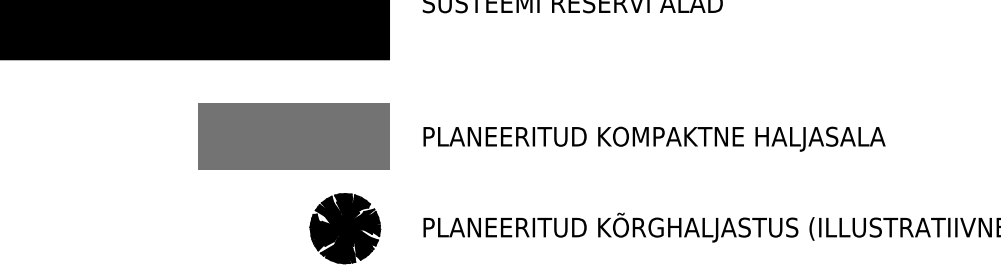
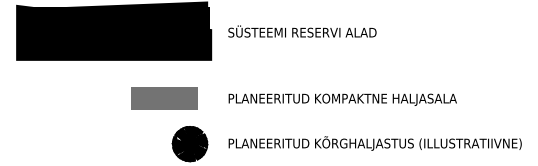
part: (293, 136) -> (164, 98), size x0.7

